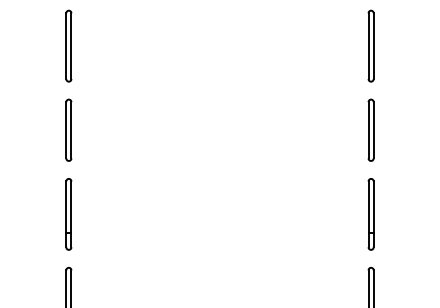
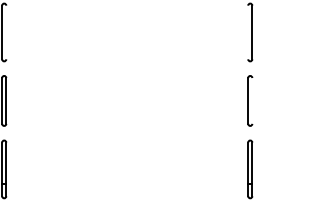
line: (71, 46) -> (6, 32), removed
line: (368, 46) -> (248, 32), removed
line: (373, 130) -> (252, 101), removed

